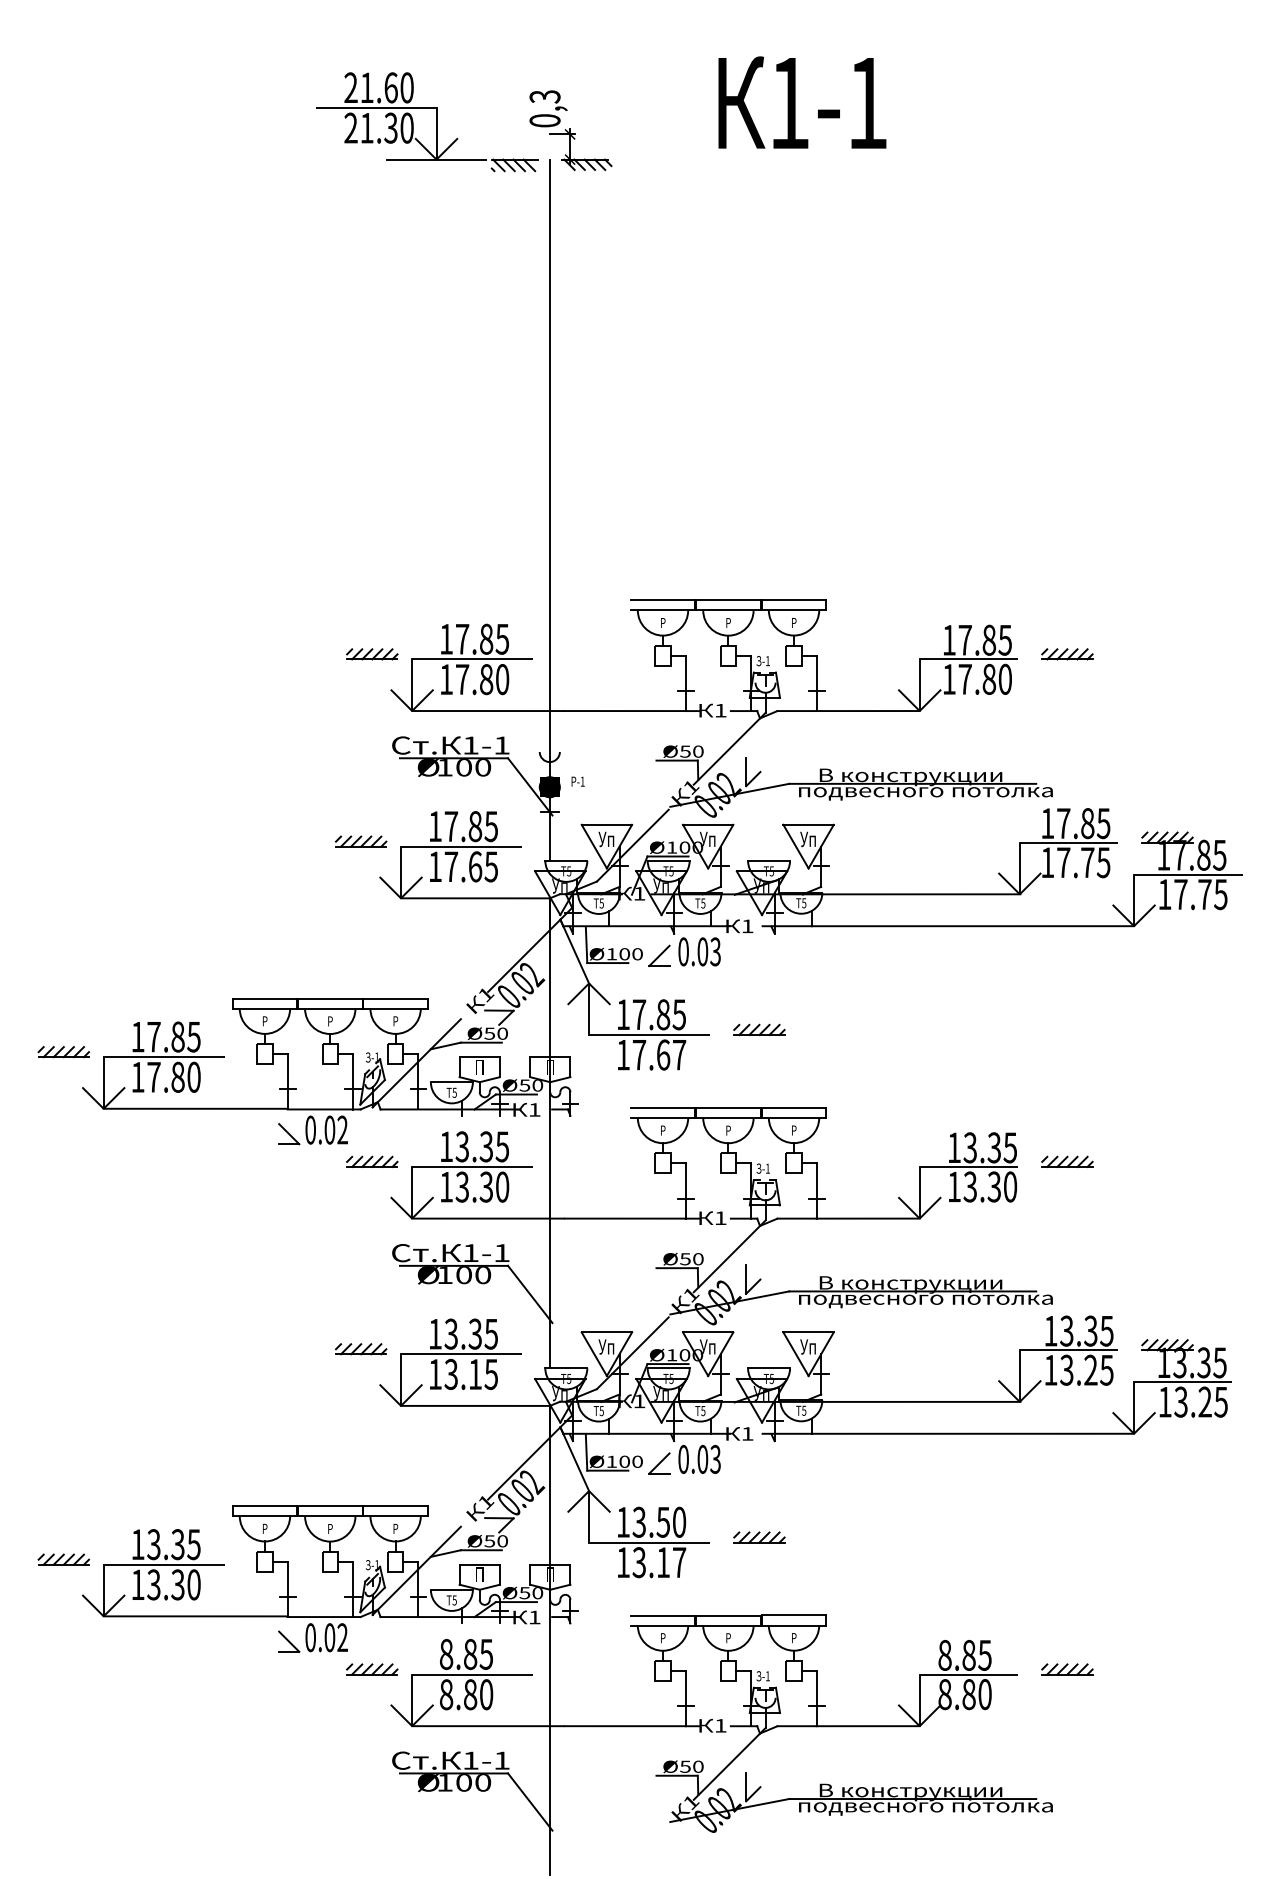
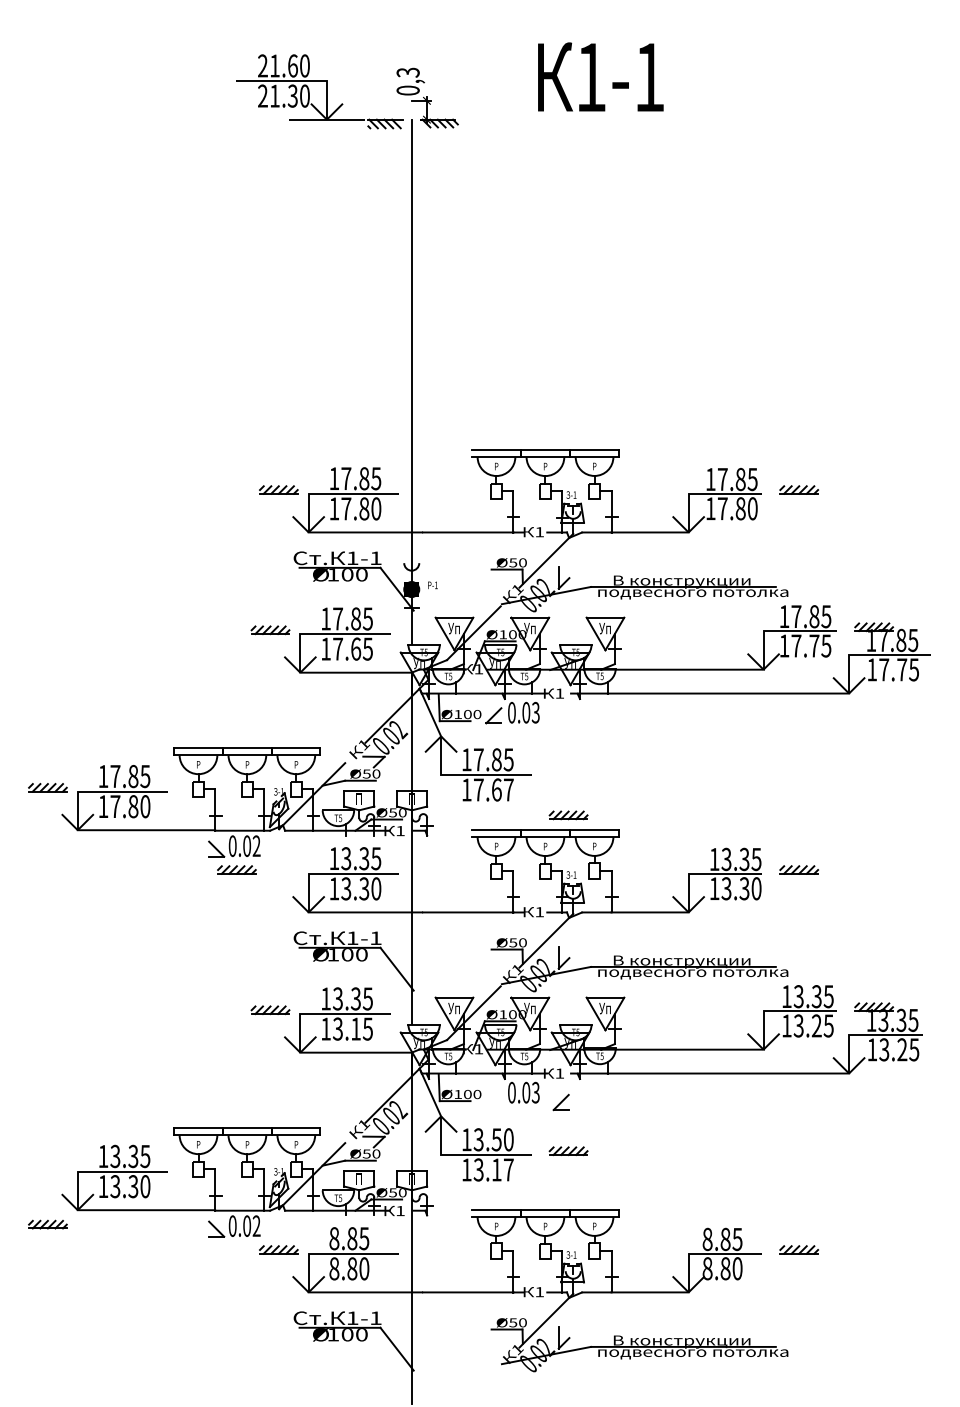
part: (759, 1029) -> (568, 815), moved
part: (372, 1161) -> (237, 869), moved
part: (659, 1463) -> (561, 1102), moved
part: (63, 1559) -> (47, 1224), moved

